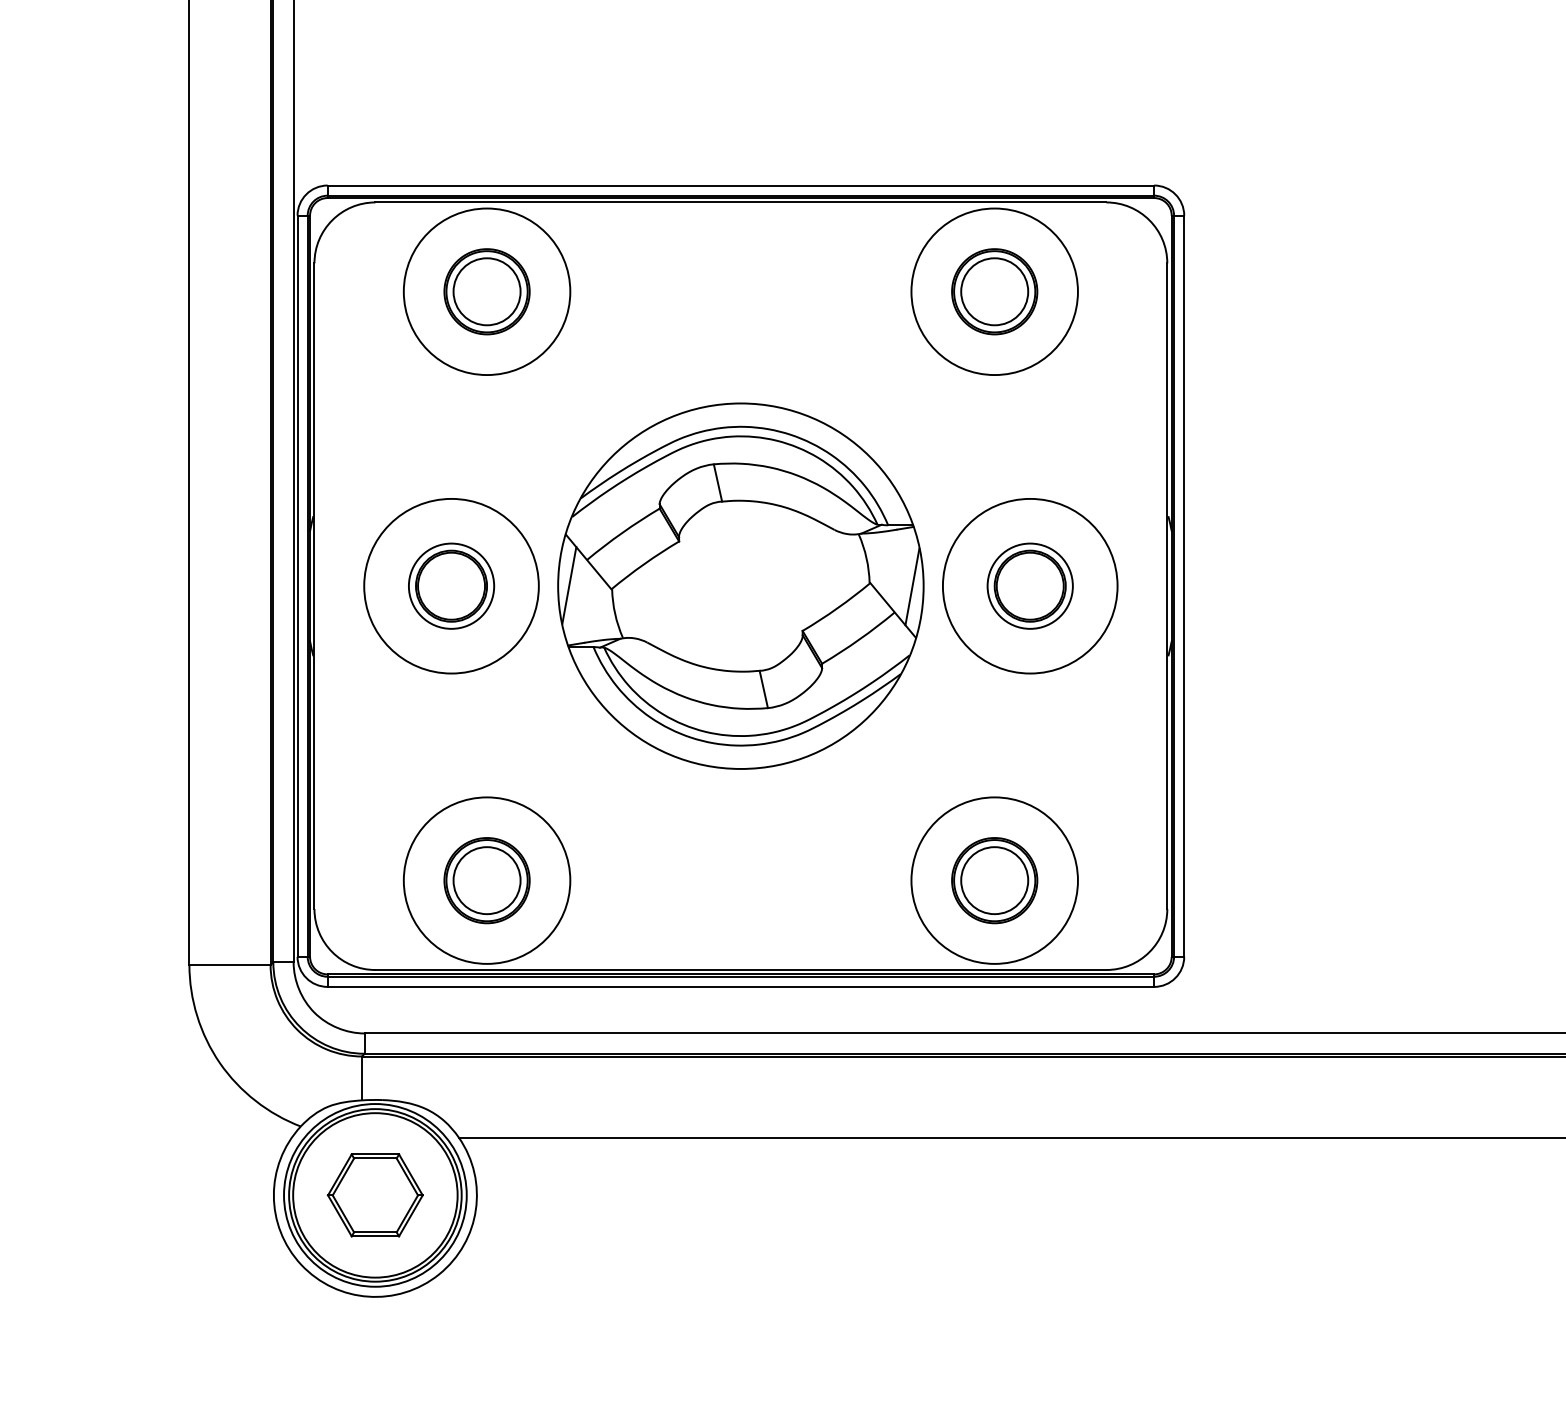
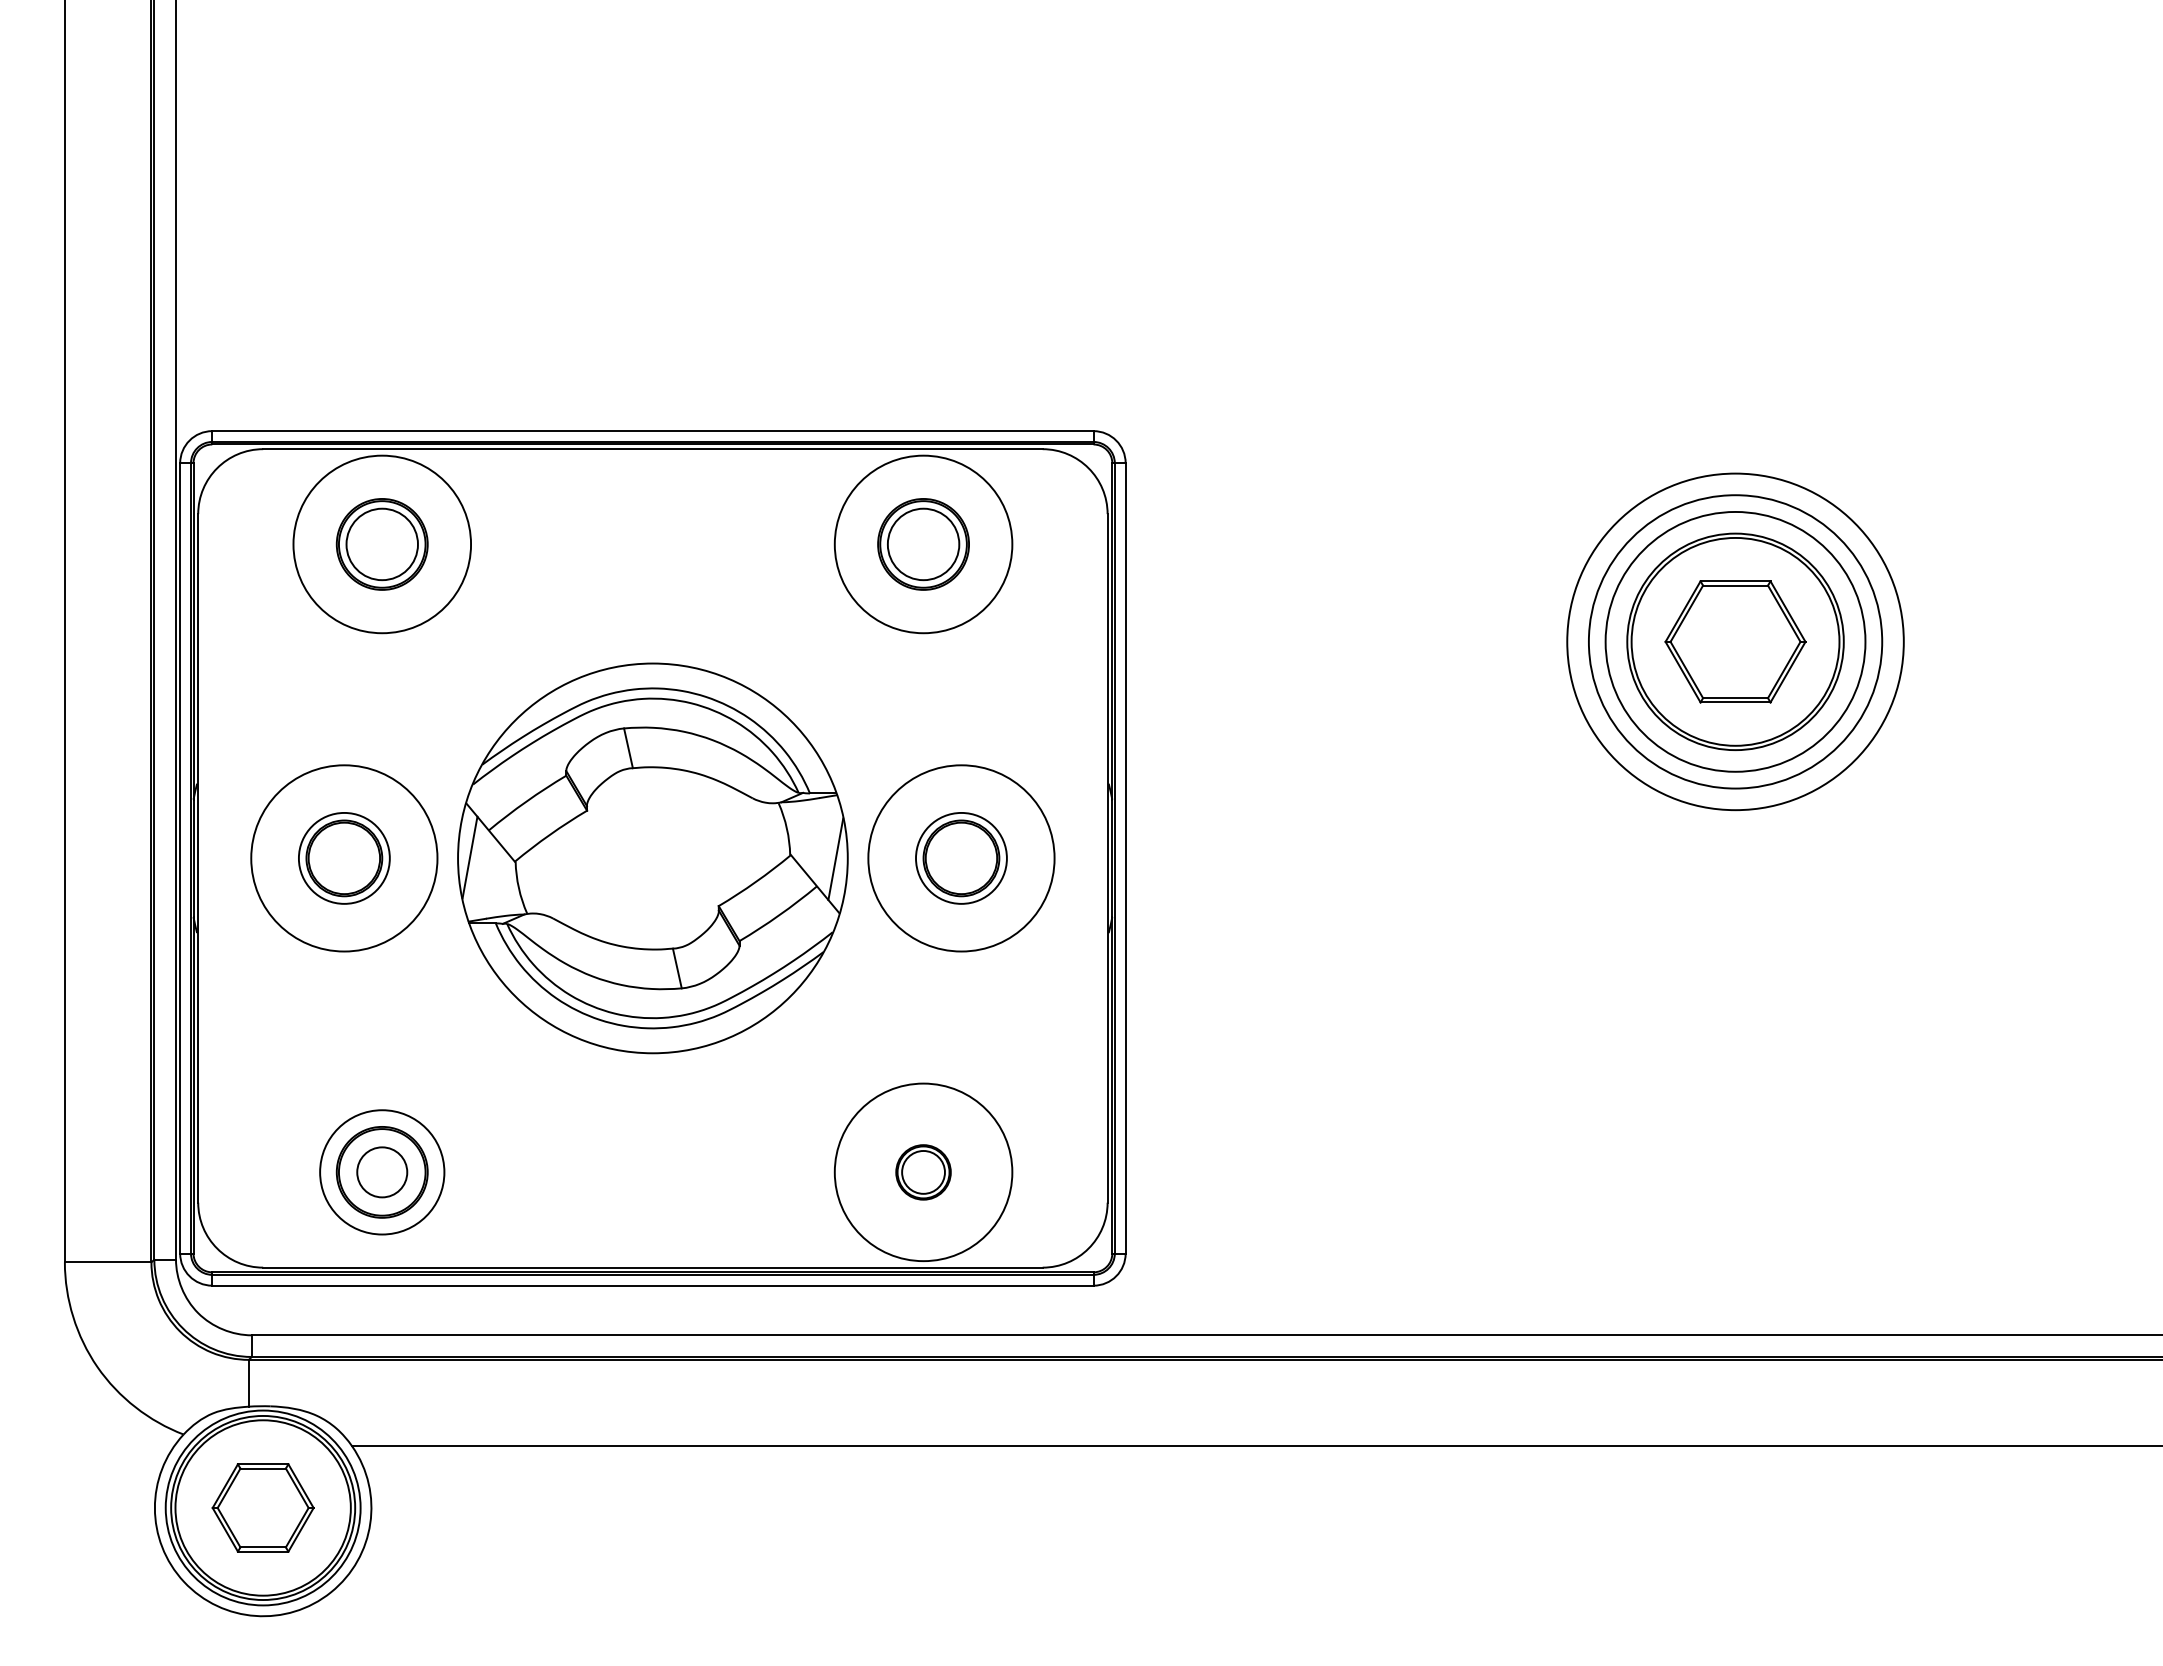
circle: (486, 880) -> (381, 1172), size x0.7
circle: (487, 880) -> (382, 1172), size x0.7
part: (994, 880) -> (923, 1172), size x0.6

